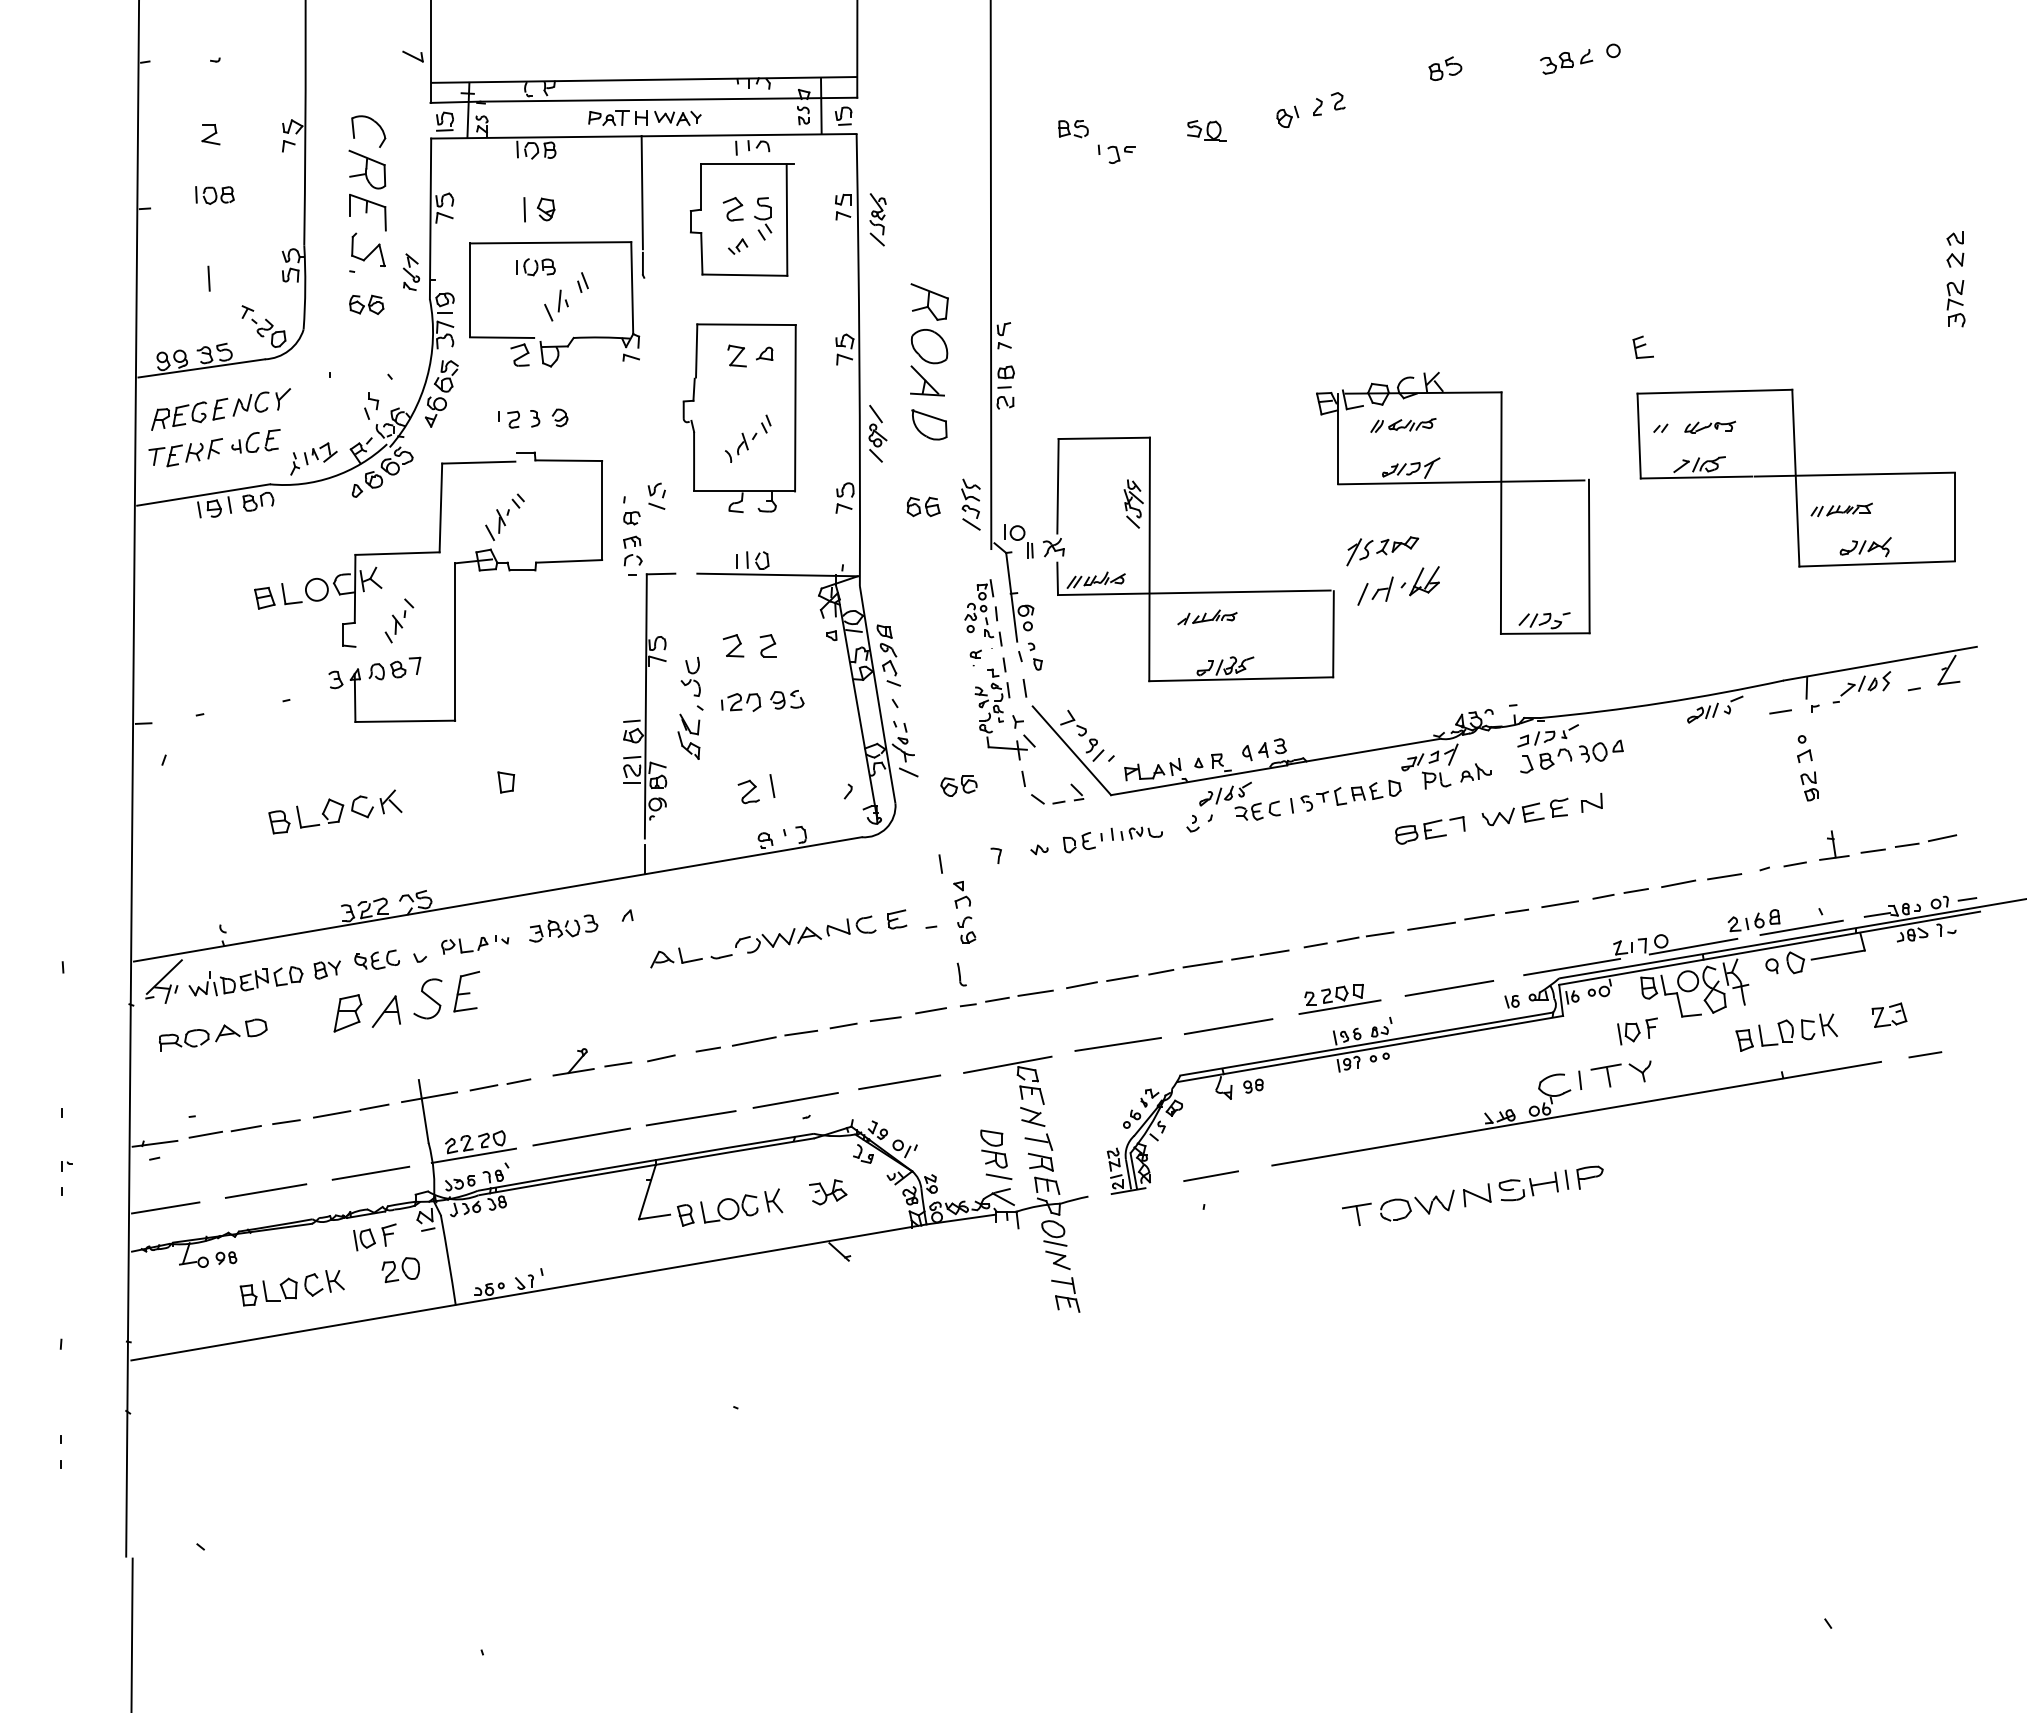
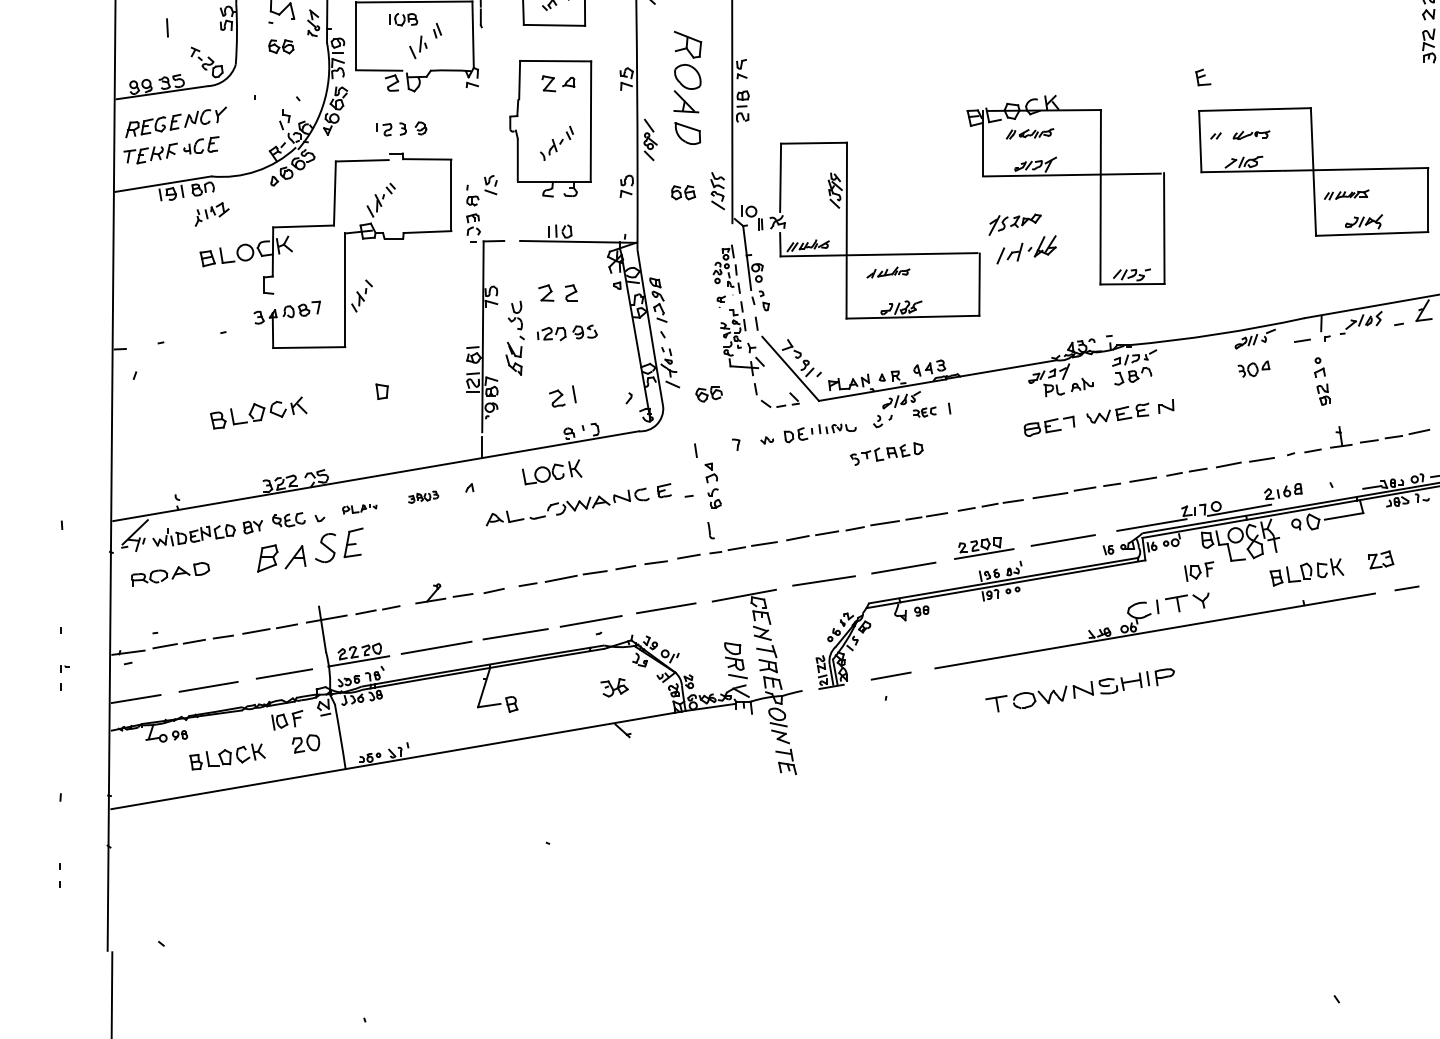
part: (313, 458) -> (211, 214), moved
part: (399, 620) -> (362, 295), moved
part: (1601, 750) -> (1254, 368), moved
part: (1350, 795) -> (886, 453), moved
part: (1257, 810) -> (924, 412), size x0.7
line: (1801, 927) -> (1317, 496), removed
part: (563, 928) -> (423, 497), size x0.6
part: (475, 944) -> (359, 508), size x0.7
part: (741, 1205) -> (552, 471), moved

